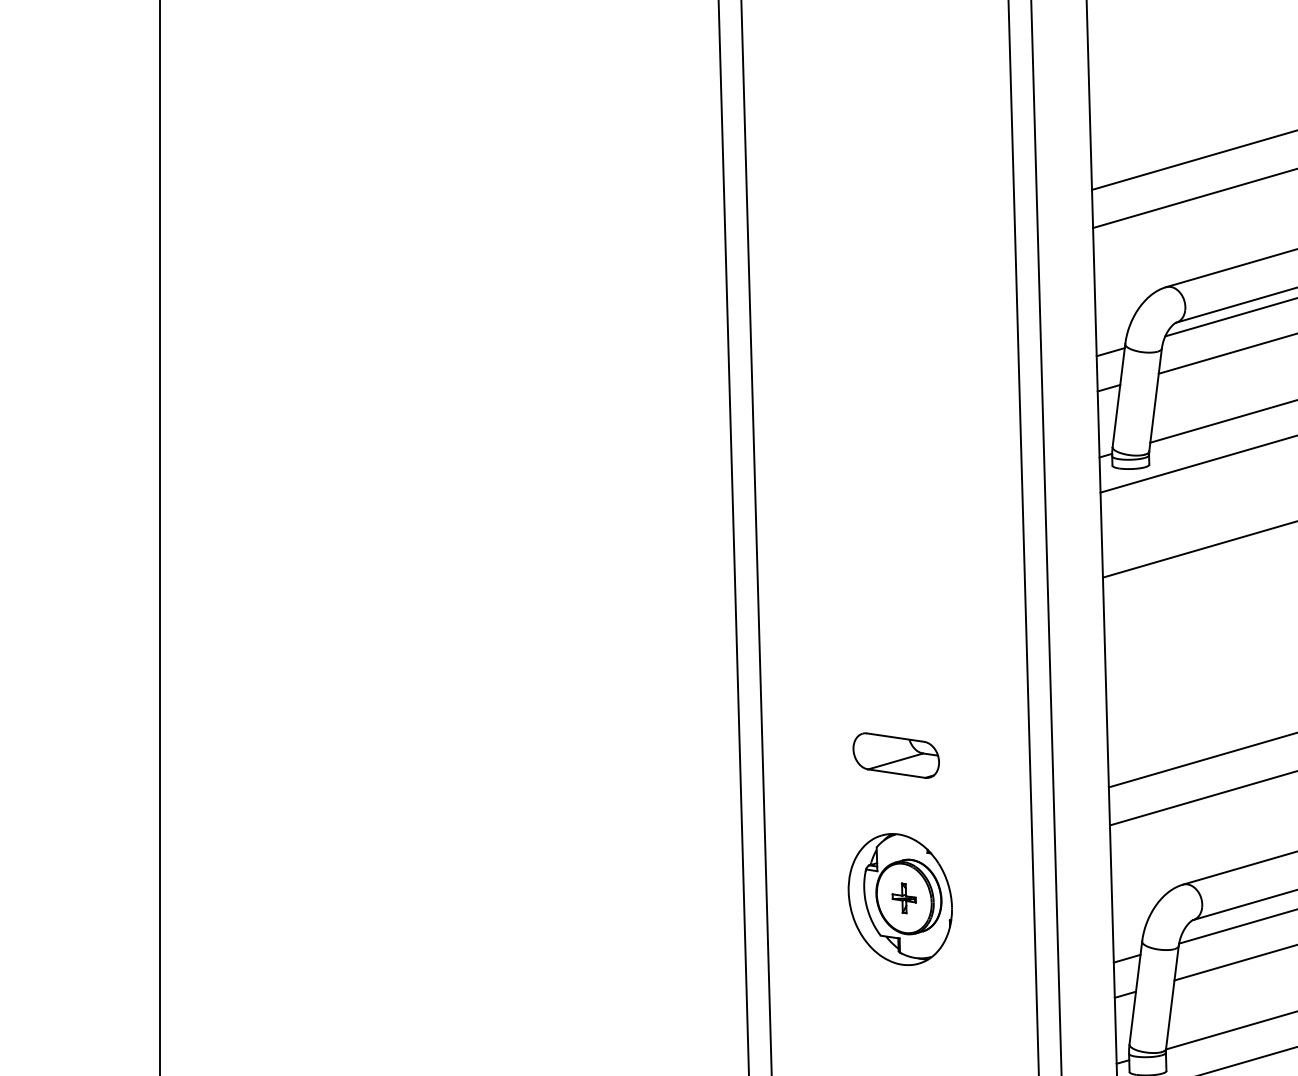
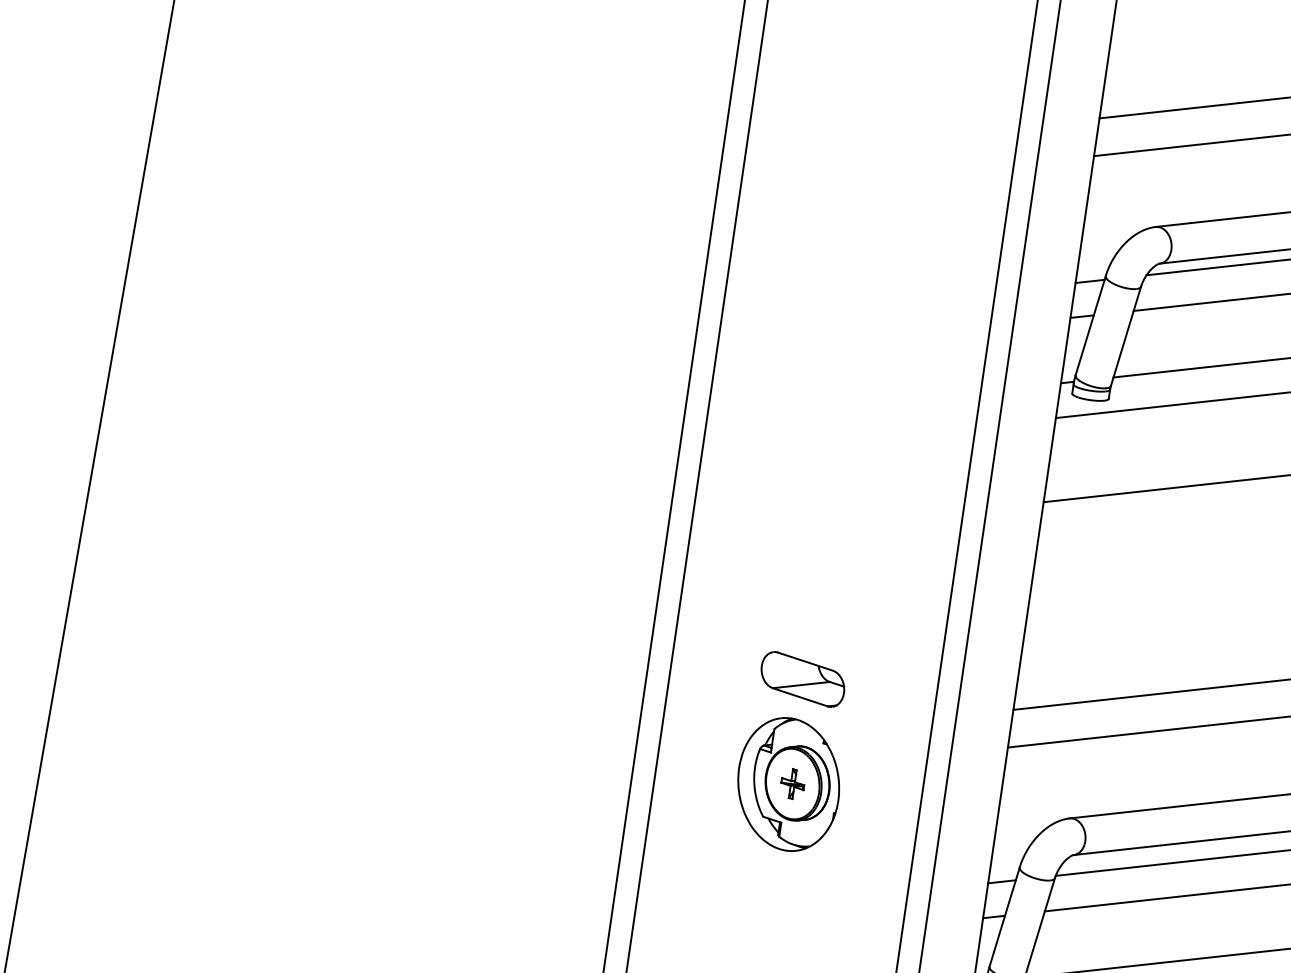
part: (895, 755) -> (802, 679), moved

